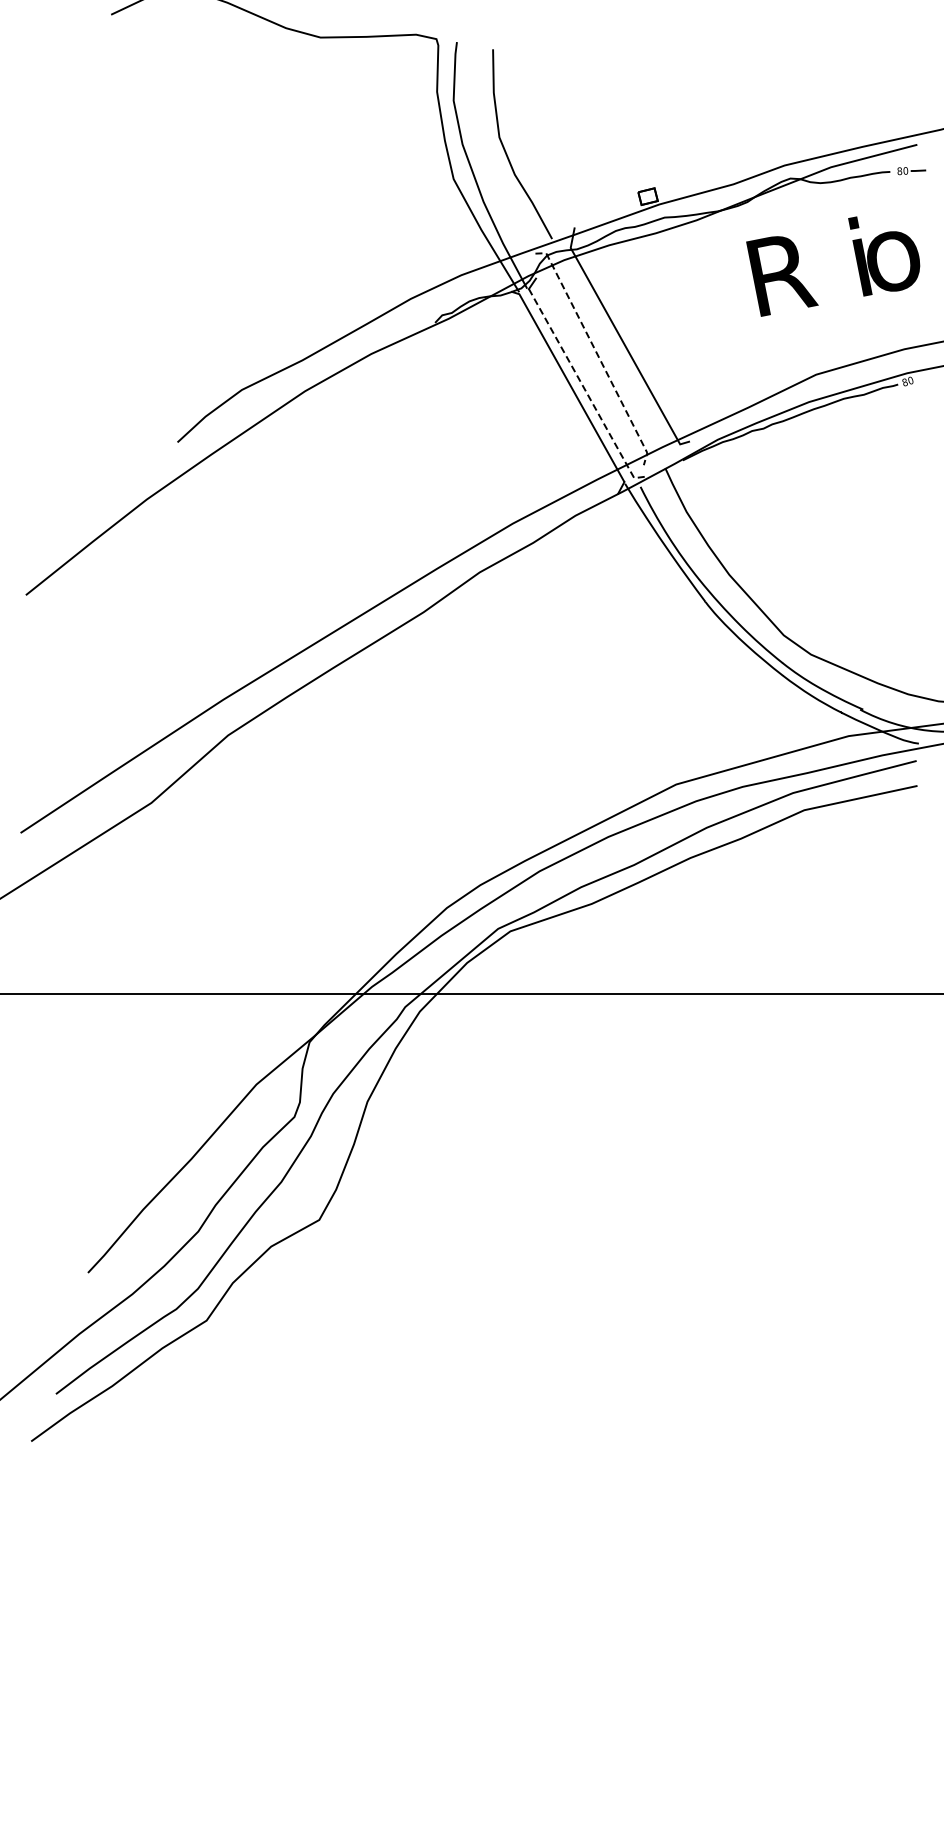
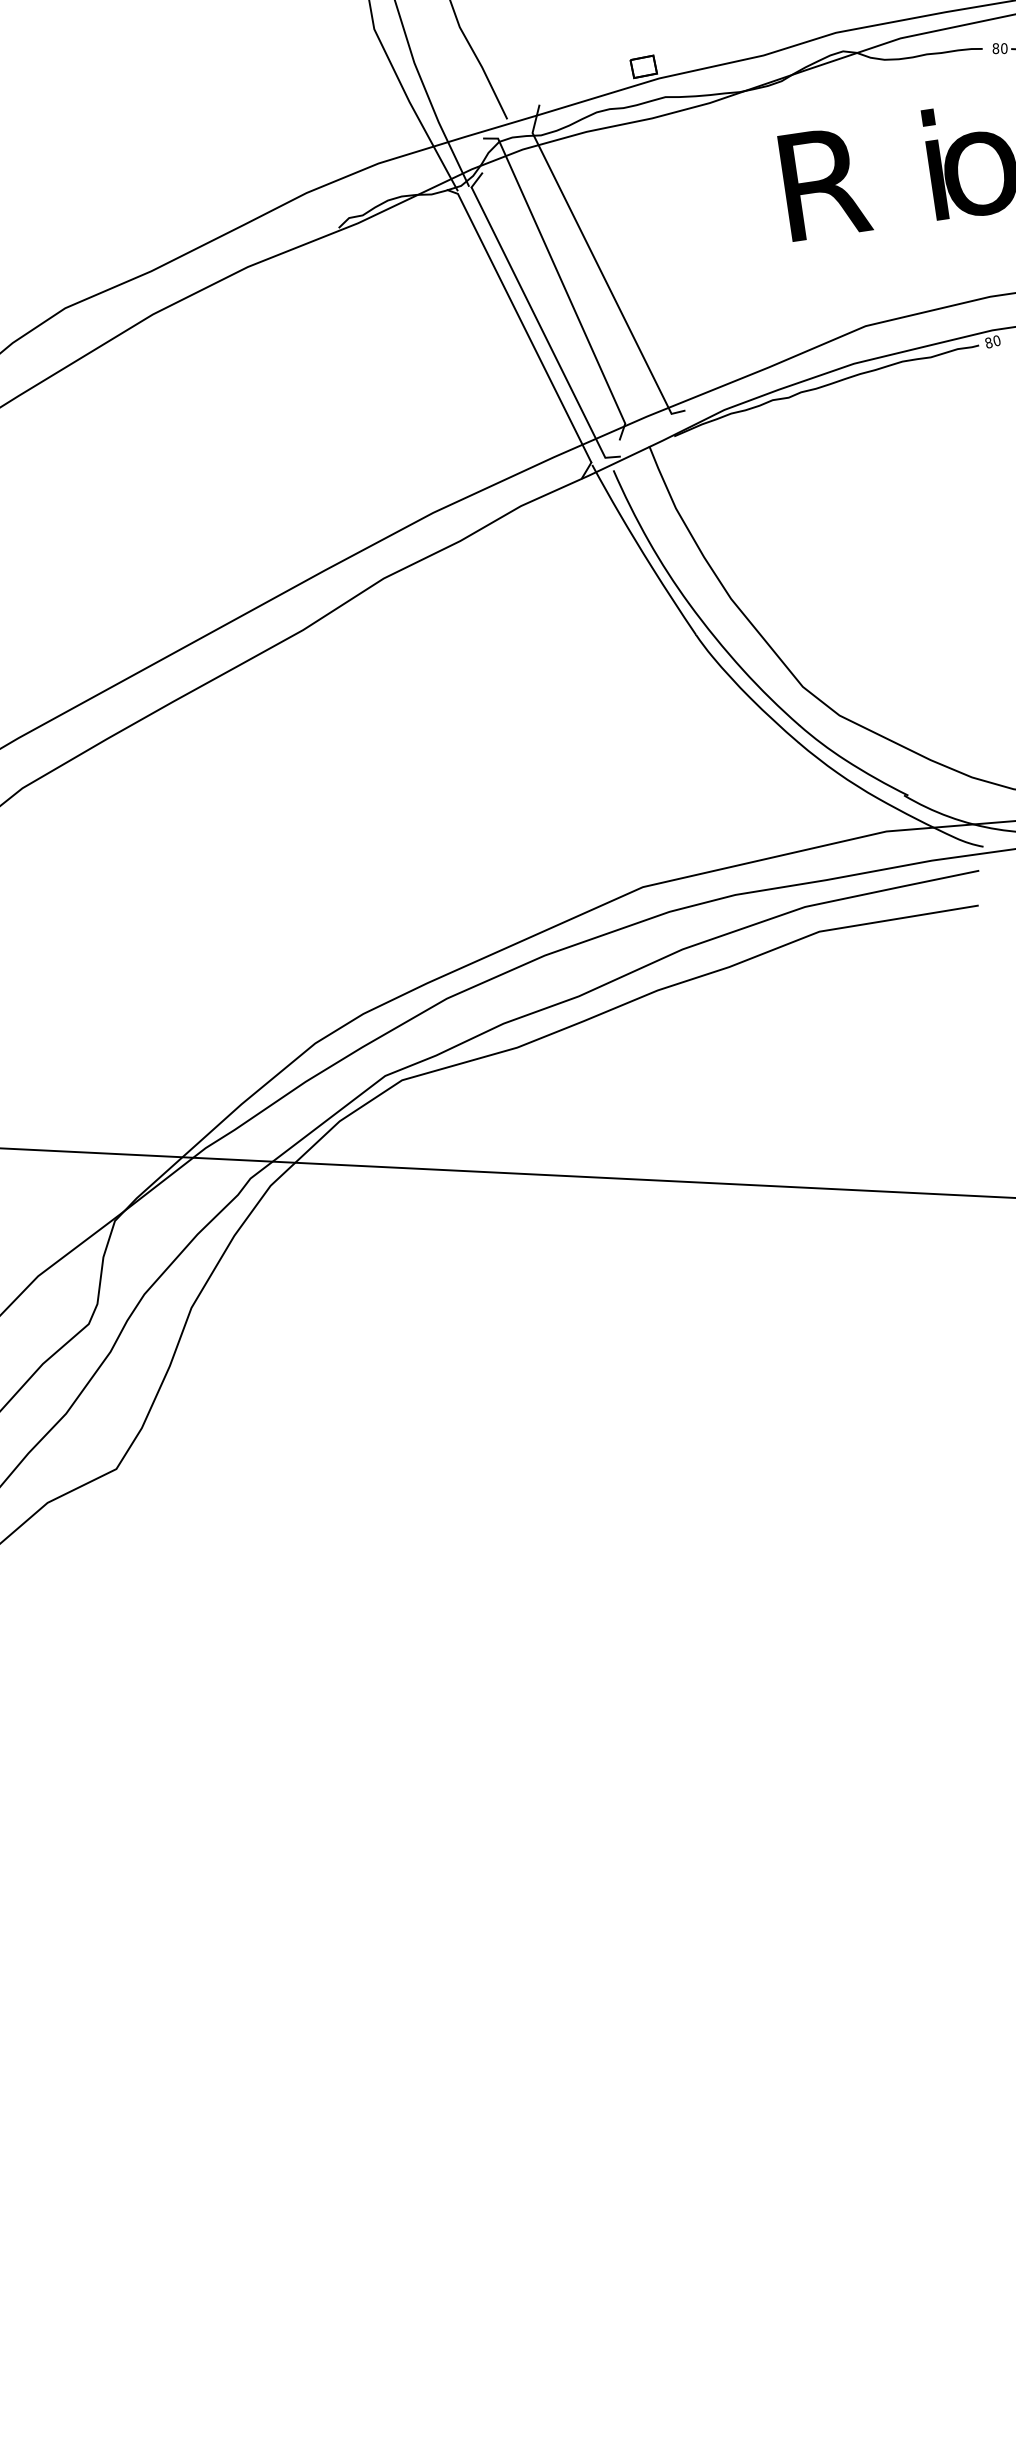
line: (597, 353) -> (562, 281), dashed -> solid
line: (584, 389) -> (542, 330), dashed -> solid

